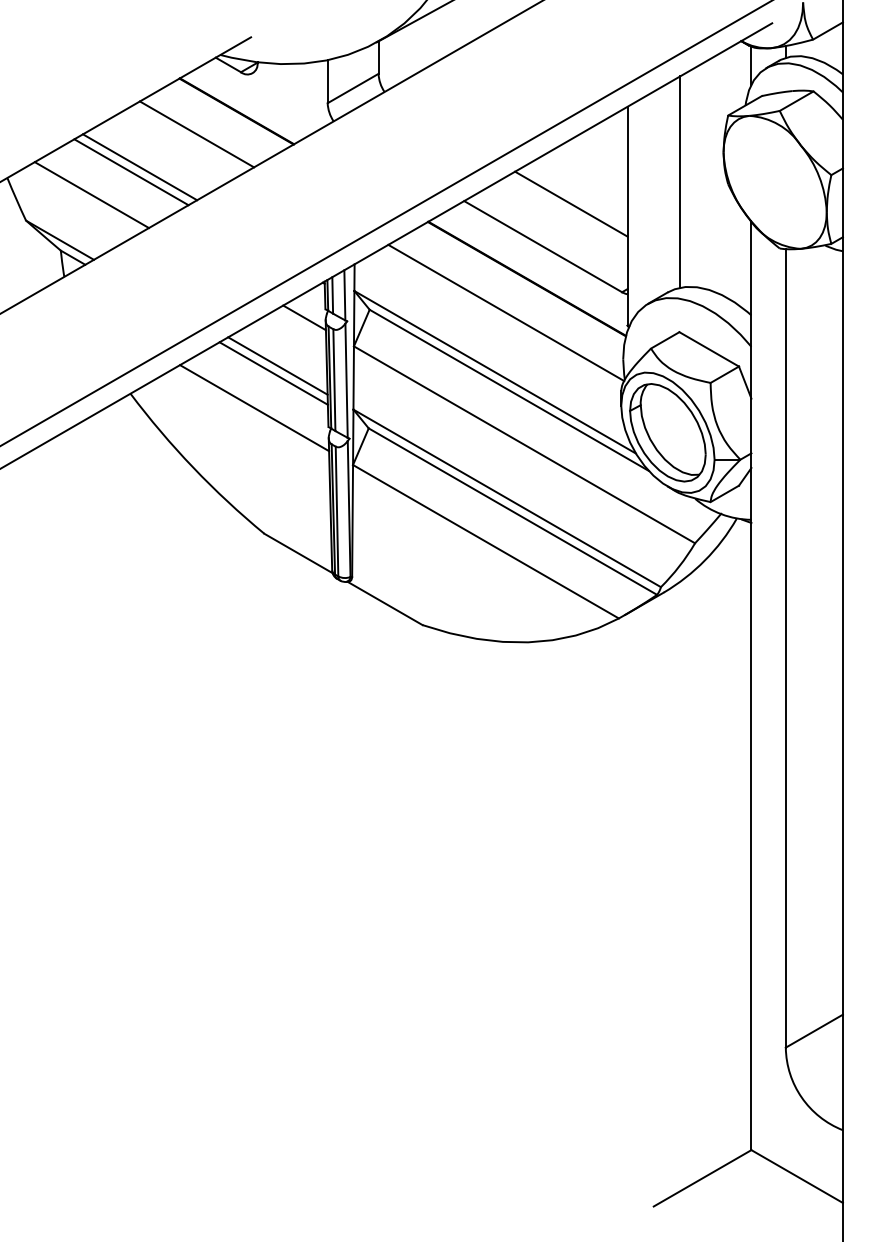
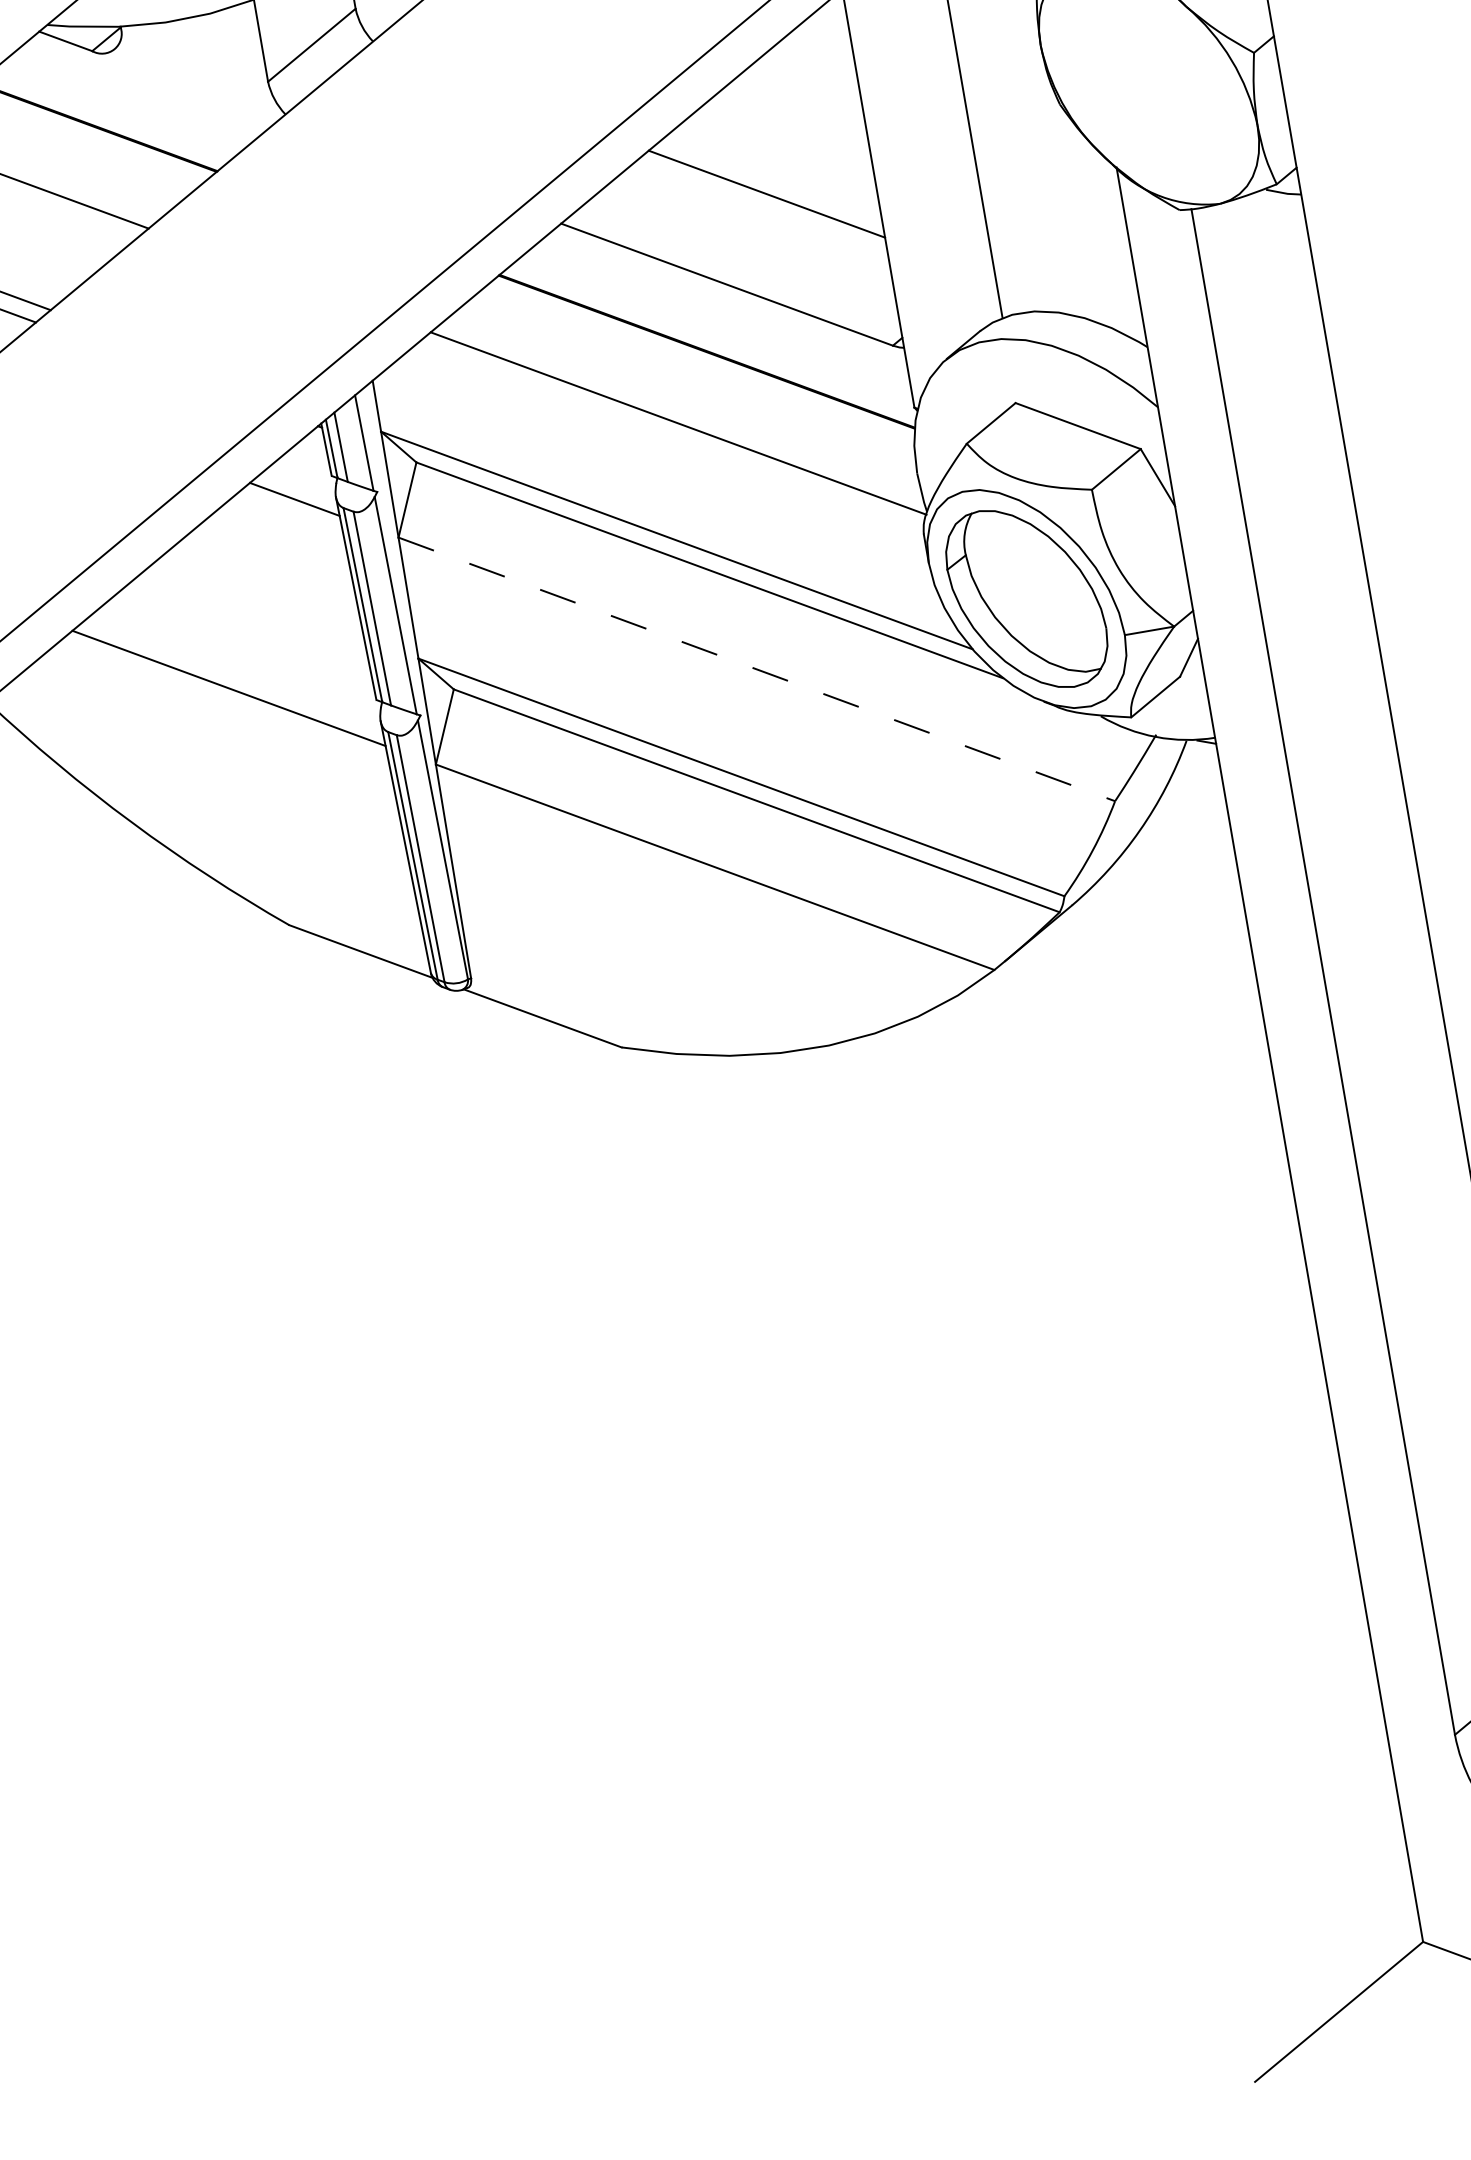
line: (277, 365) -> (258, 599), removed
line: (273, 373) -> (253, 615), removed
line: (524, 444) -> (756, 668), solid -> dashed

